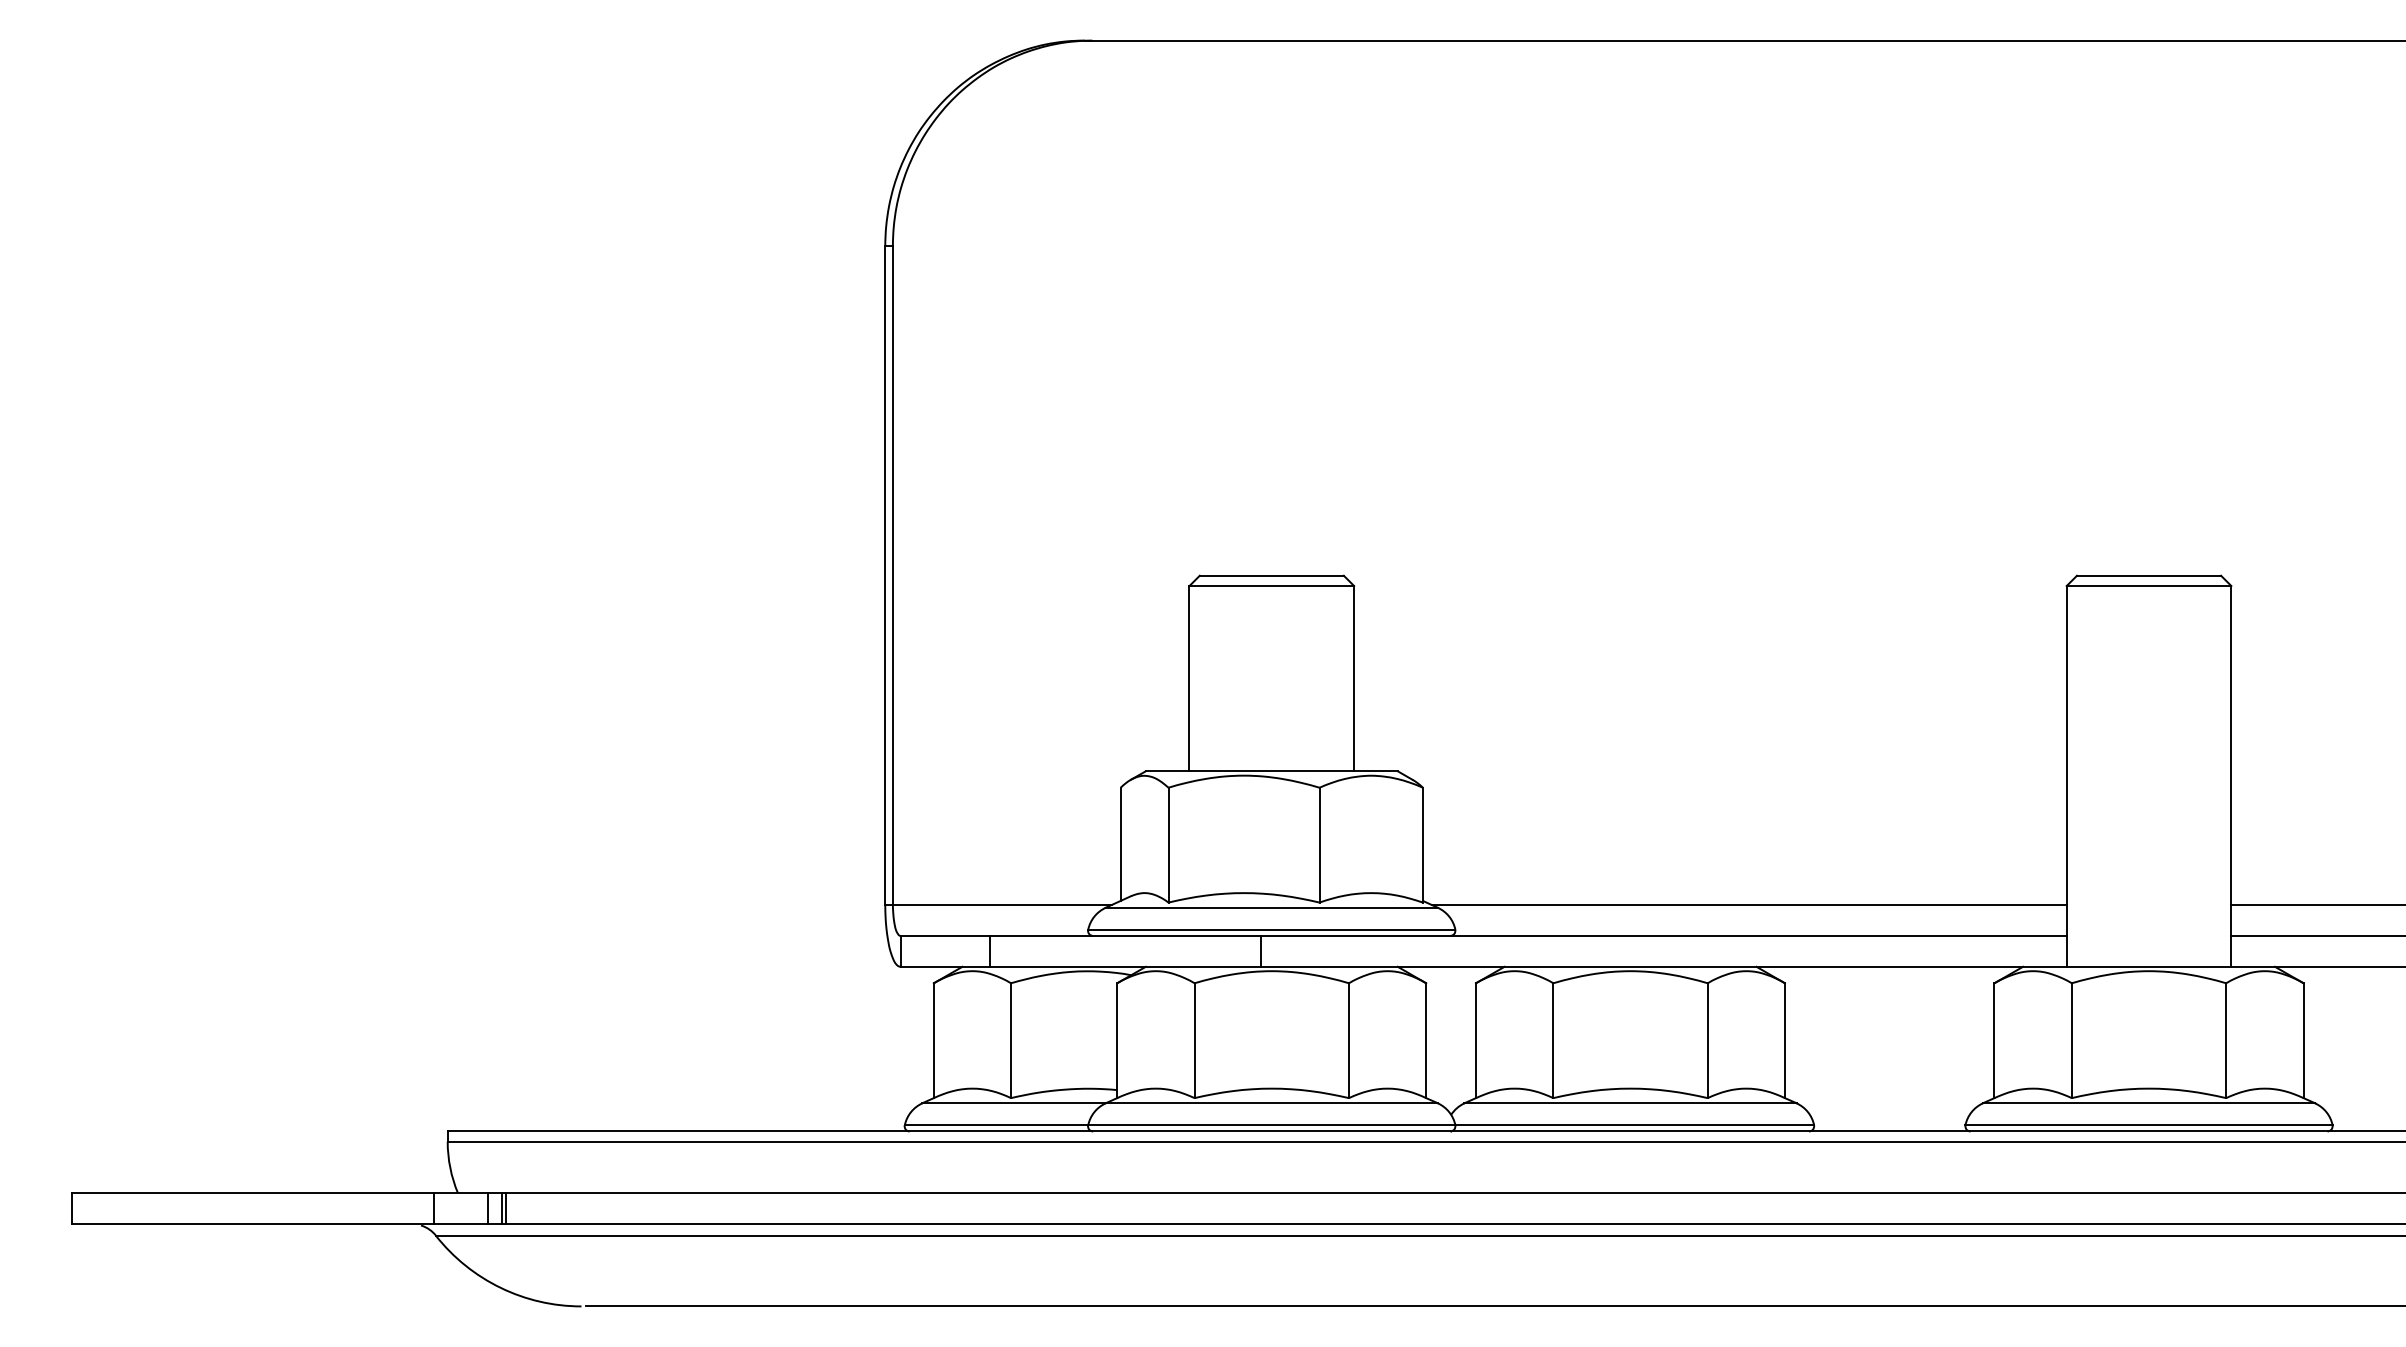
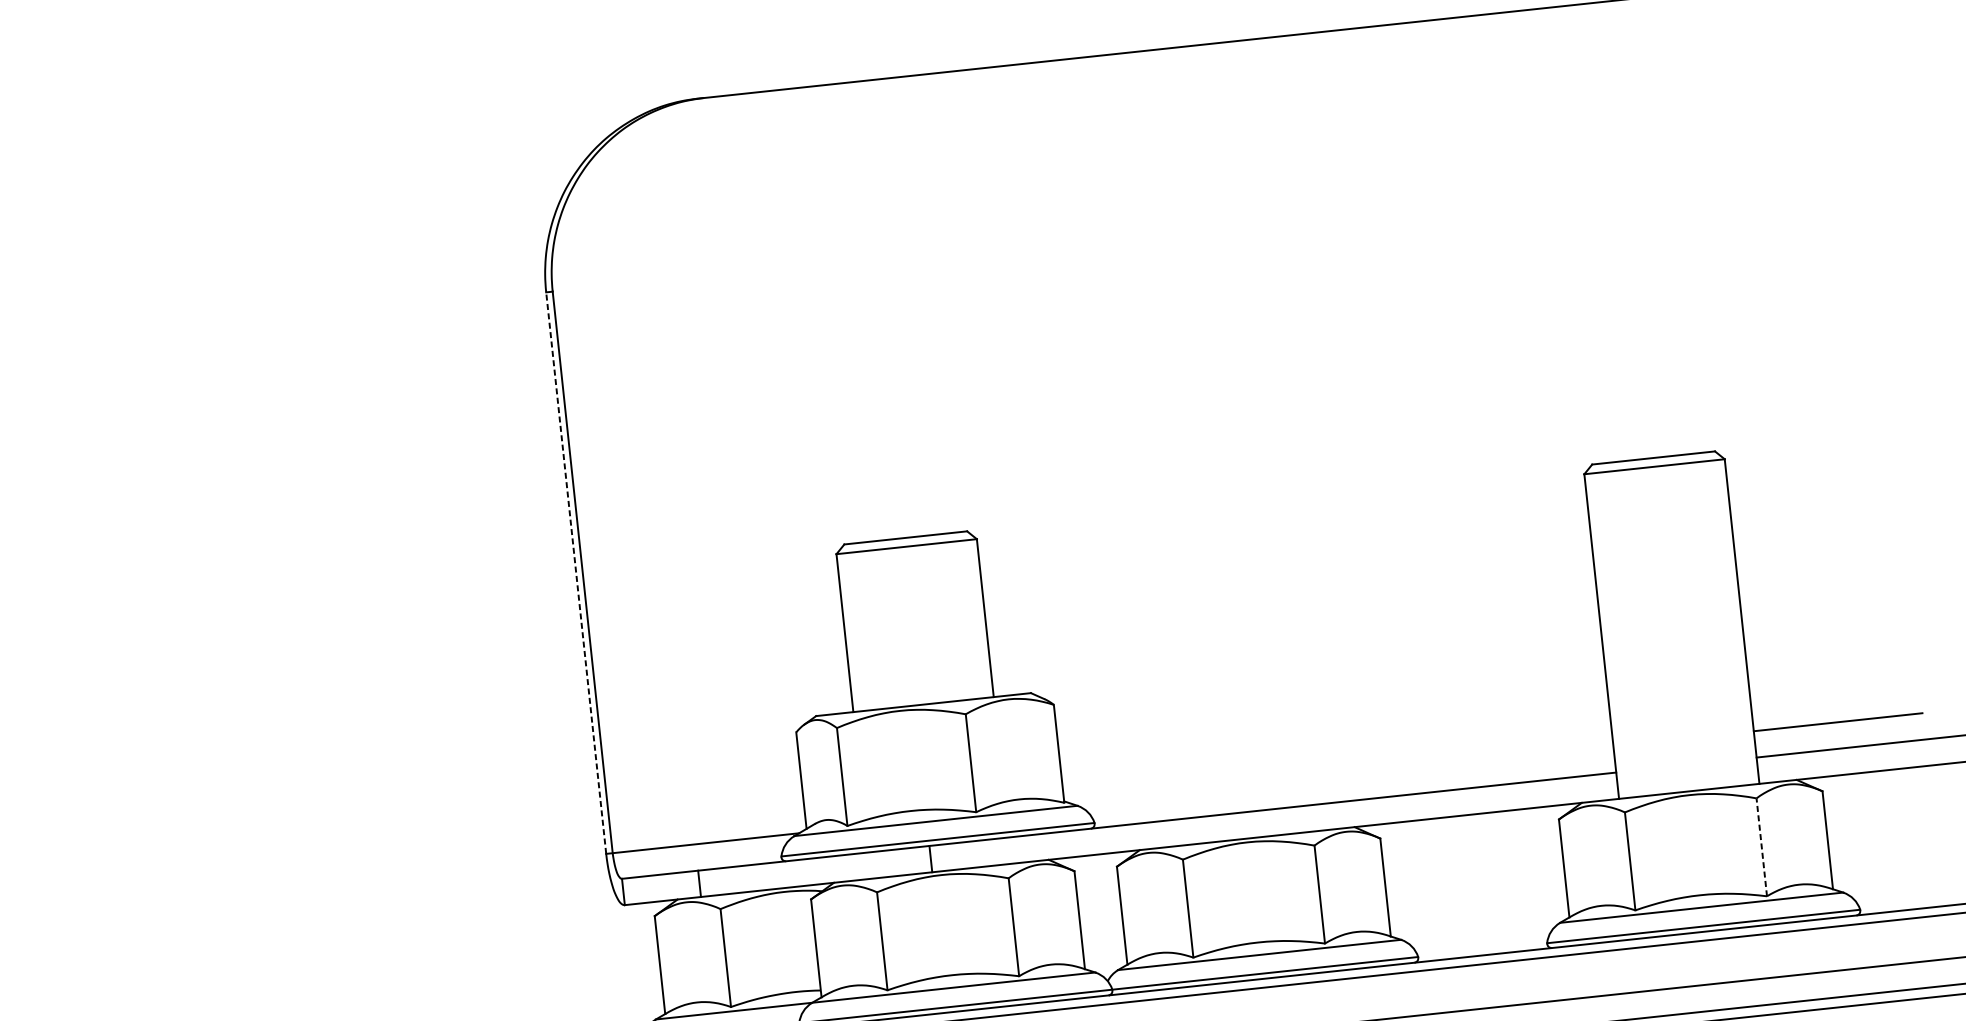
line: (885, 575) -> (576, 572), solid -> dashed
line: (1748, 905) -> (1342, 775), removed
line: (2226, 1040) -> (1762, 847), solid -> dashed

